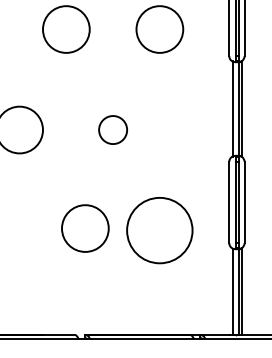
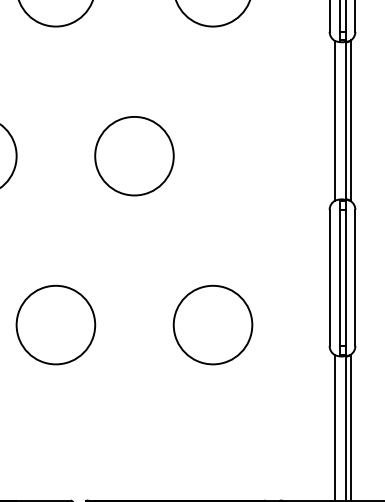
circle: (112, 129) -> (133, 155), size x1.67
circle: (85, 228) -> (56, 324), moved
circle: (159, 230) -> (212, 324), size x0.71

